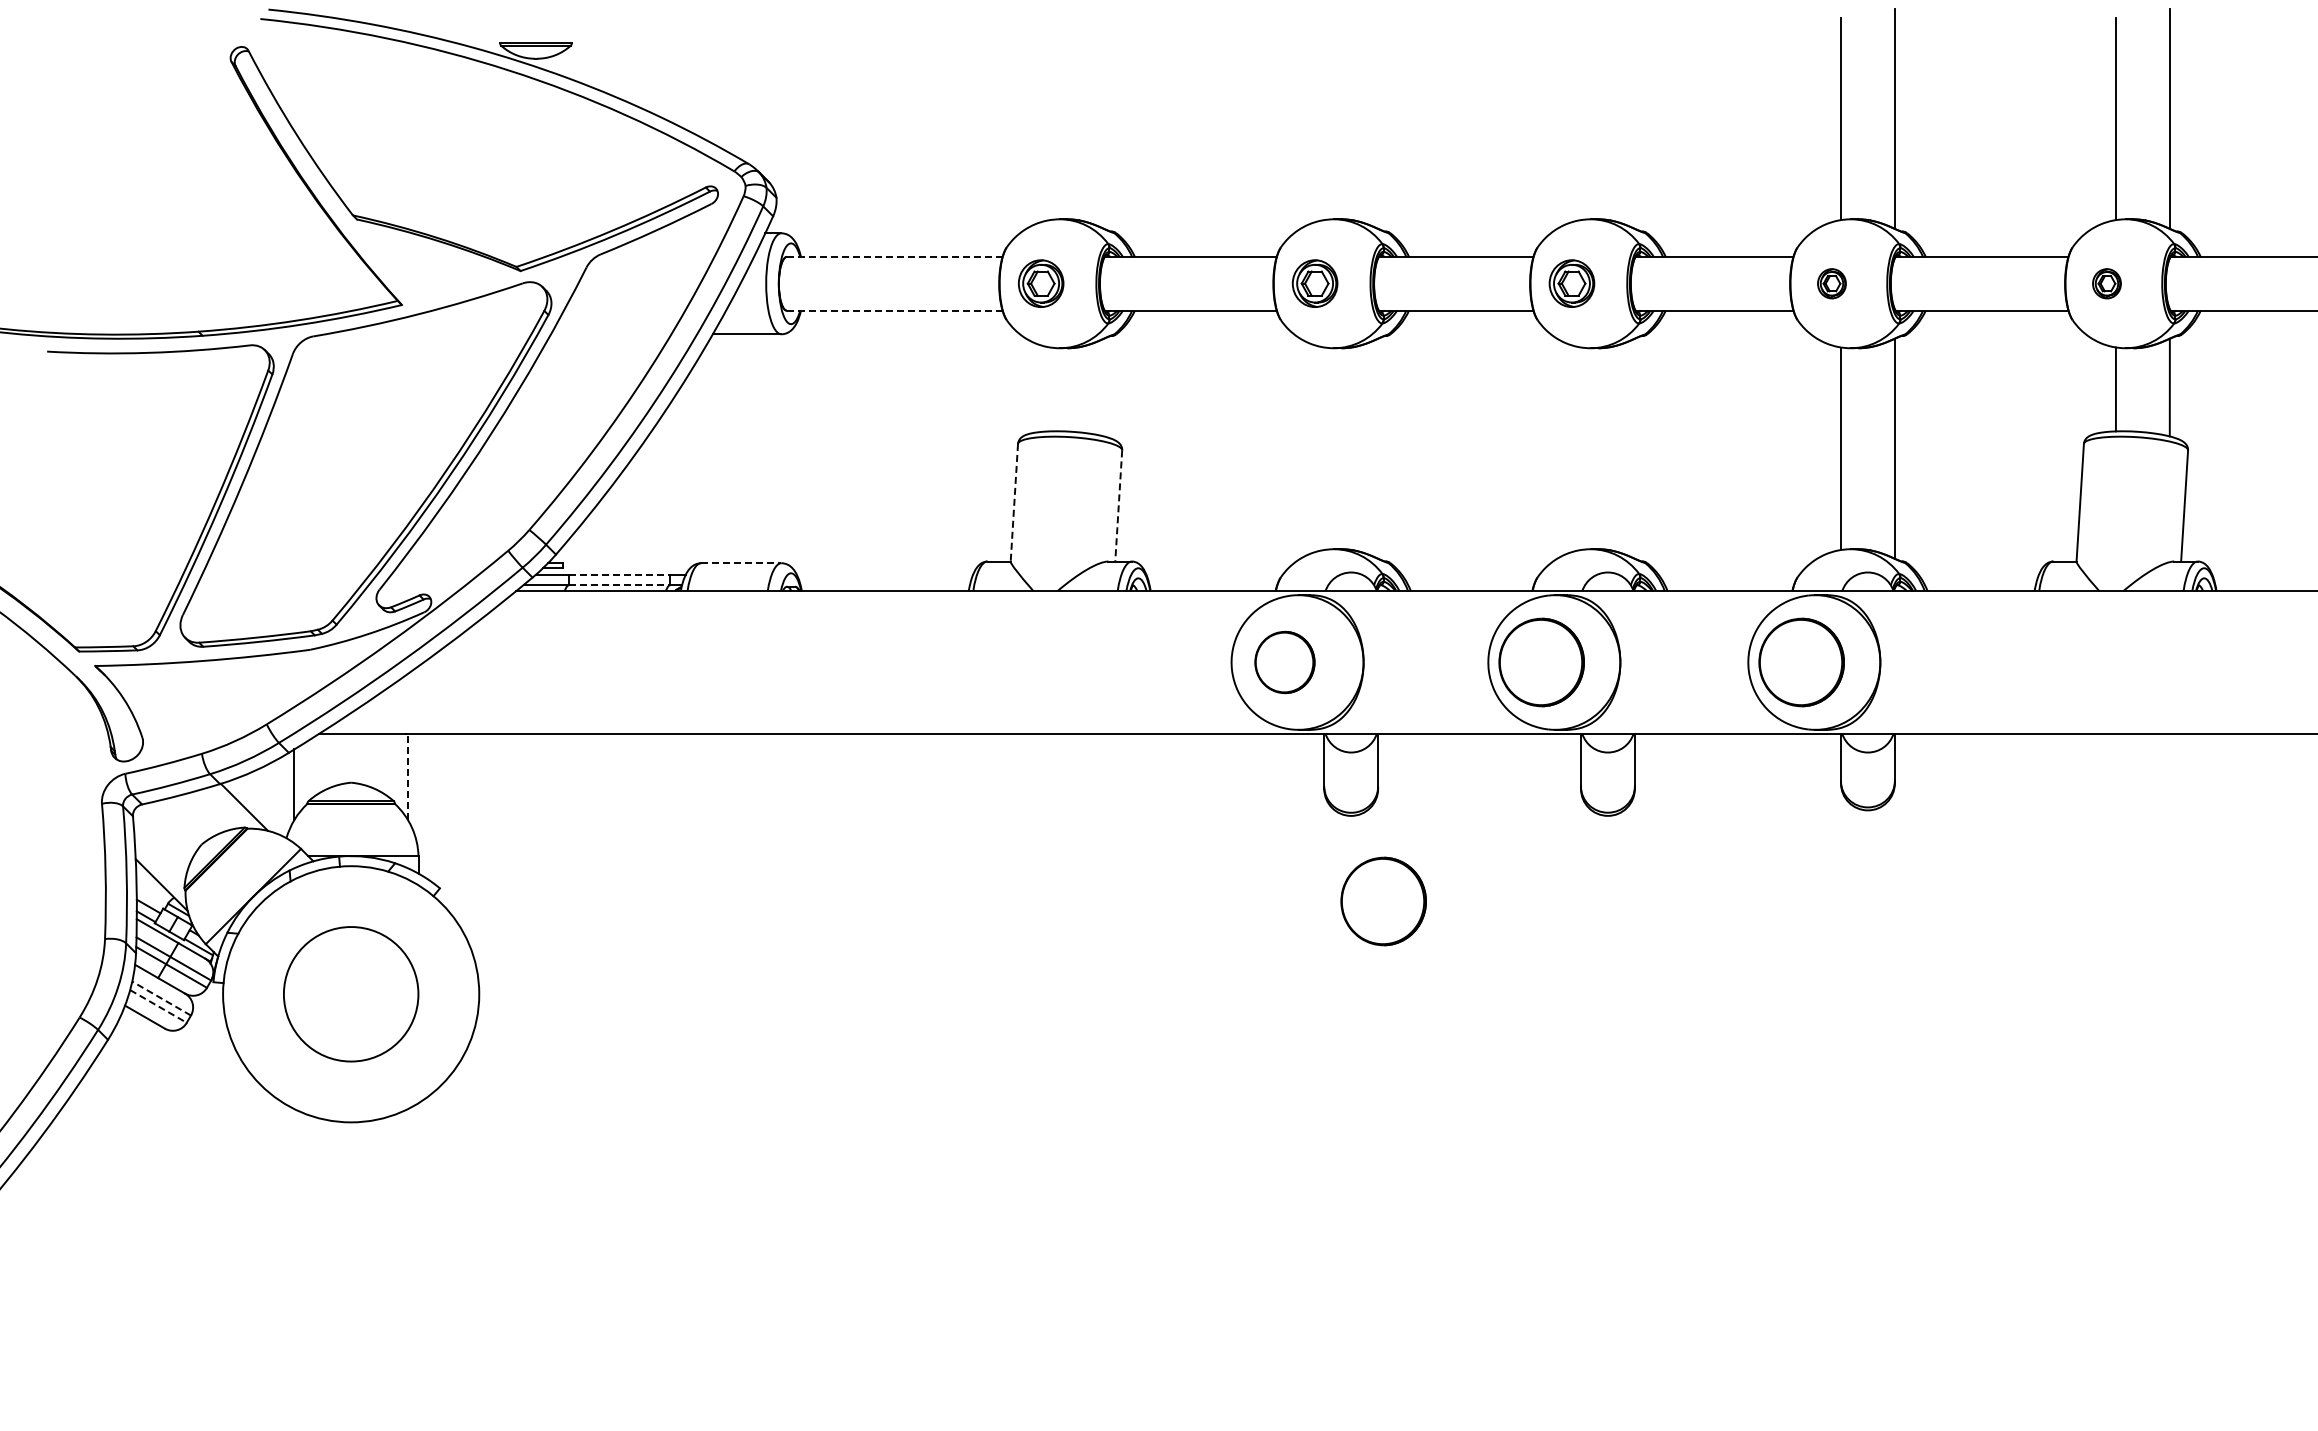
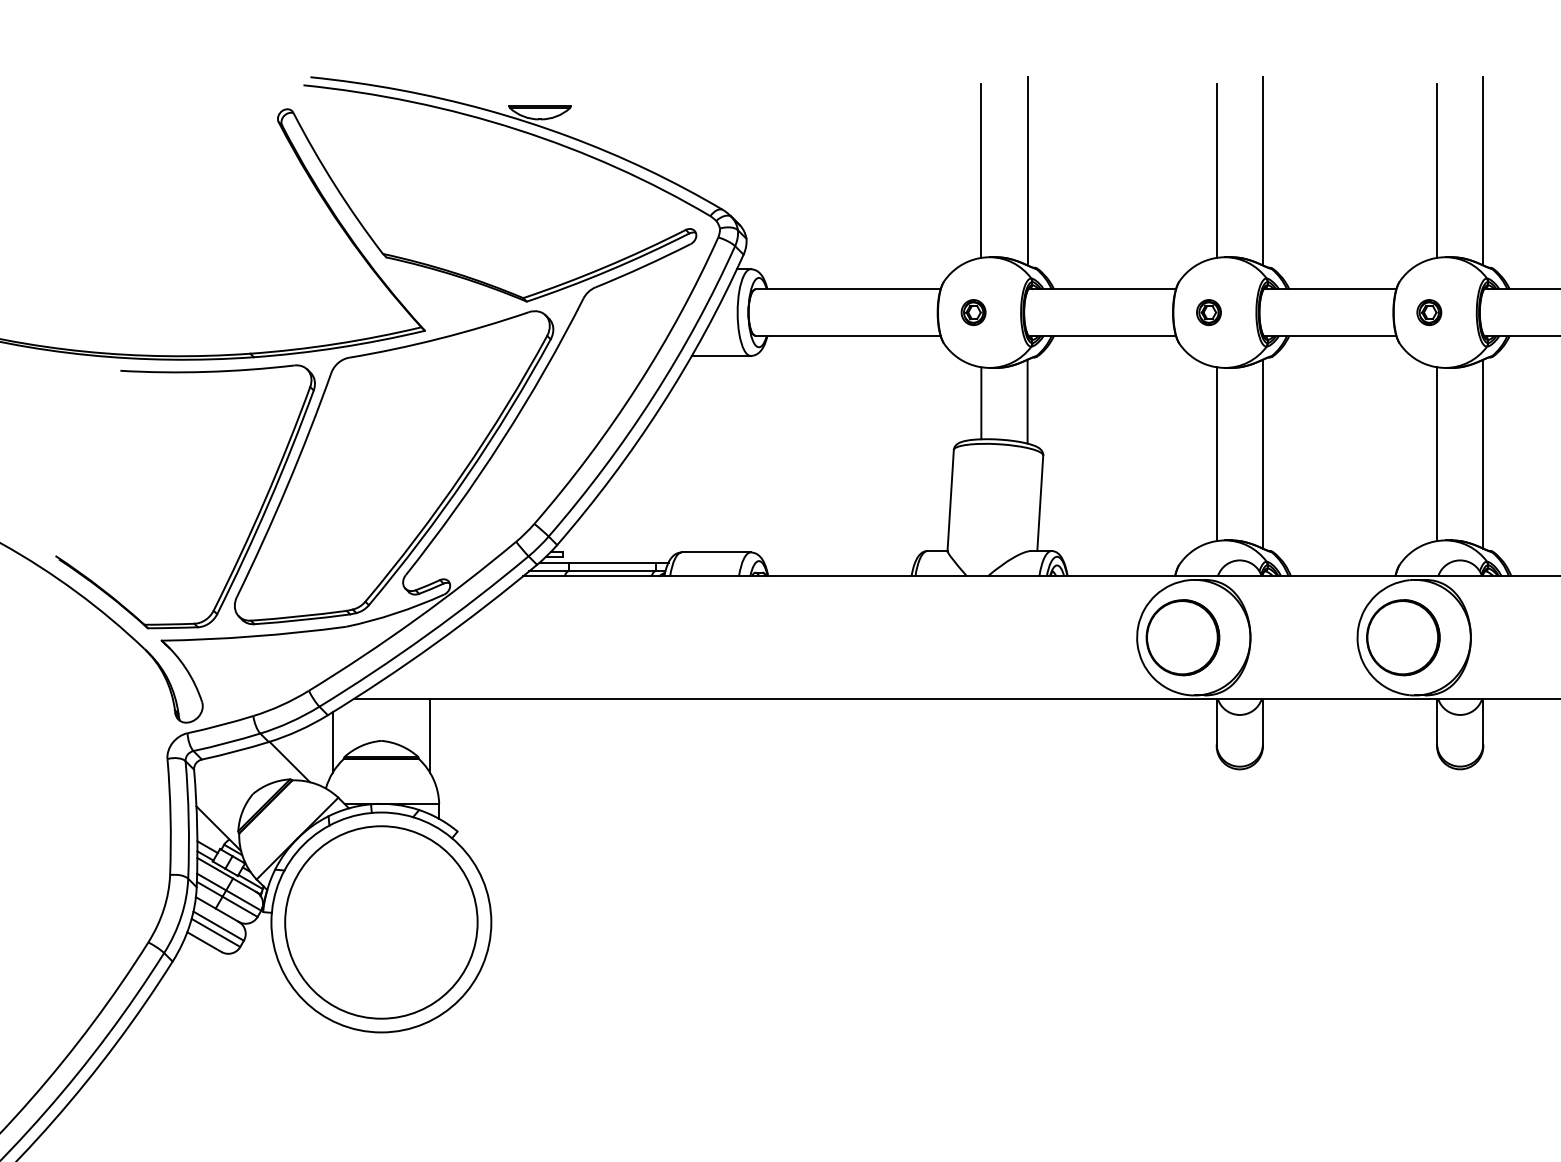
line: (1050, 118) -> (981, 170), added
line: (1103, 118) -> (1027, 170), added
line: (1324, 118) -> (1216, 170), added
line: (1378, 118) -> (1263, 170), added
line: (1581, 118) -> (1437, 170), added
line: (1634, 118) -> (1483, 170), added
line: (894, 256) -> (847, 289), dashed -> solid
part: (1040, 283) -> (973, 312), size x0.62
part: (1315, 283) -> (1209, 312), size x0.62
part: (1571, 283) -> (1428, 312), size x0.62
line: (894, 310) -> (847, 335), dashed -> solid
line: (1103, 387) -> (1027, 401), added
line: (1050, 389) -> (981, 403), added
line: (1324, 448) -> (1216, 453), added
line: (1378, 448) -> (1263, 453), added
line: (1581, 448) -> (1437, 453), added
line: (1634, 448) -> (1483, 453), added
line: (1014, 503) -> (950, 501), dashed -> solid
line: (1118, 505) -> (1040, 502), dashed -> solid
line: (741, 563) -> (716, 552), dashed -> solid
line: (619, 574) -> (611, 562), dashed -> solid
line: (619, 585) -> (611, 571), dashed -> solid
part: (1284, 662) -> (1182, 637), size x1.43
line: (407, 776) -> (429, 735), dashed -> solid
part: (1383, 901) -> (1267, 842), removed
circle: (351, 994) -> (381, 922), size x1.67
line: (161, 998) -> (218, 926), dashed -> solid
line: (158, 1006) -> (216, 932), dashed -> solid

